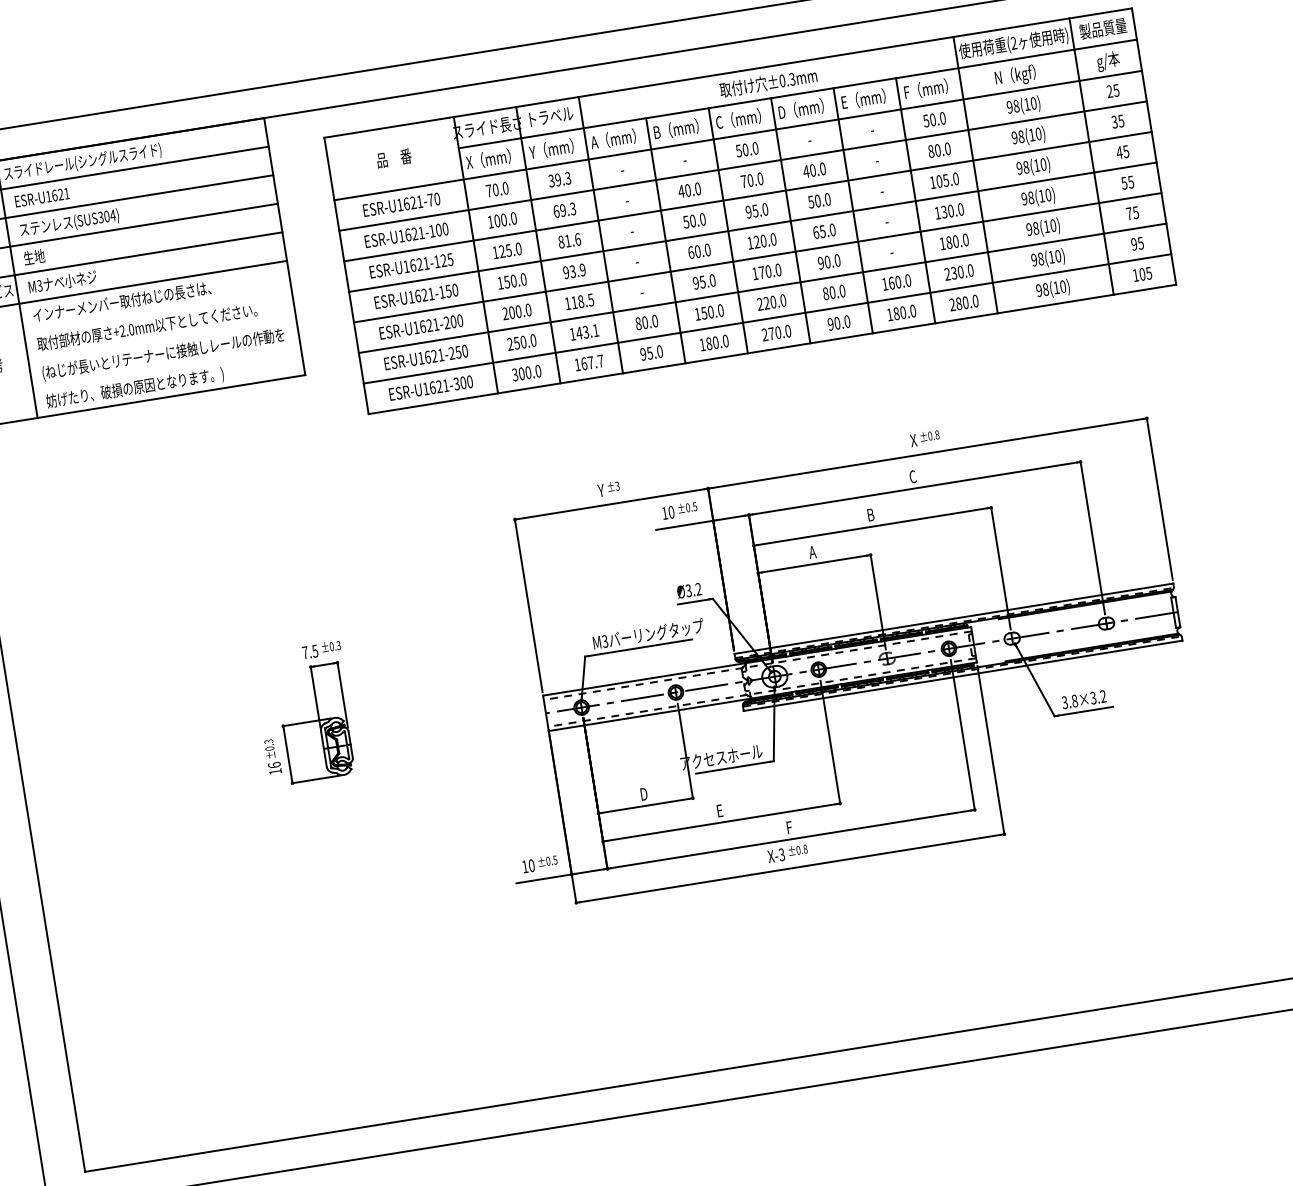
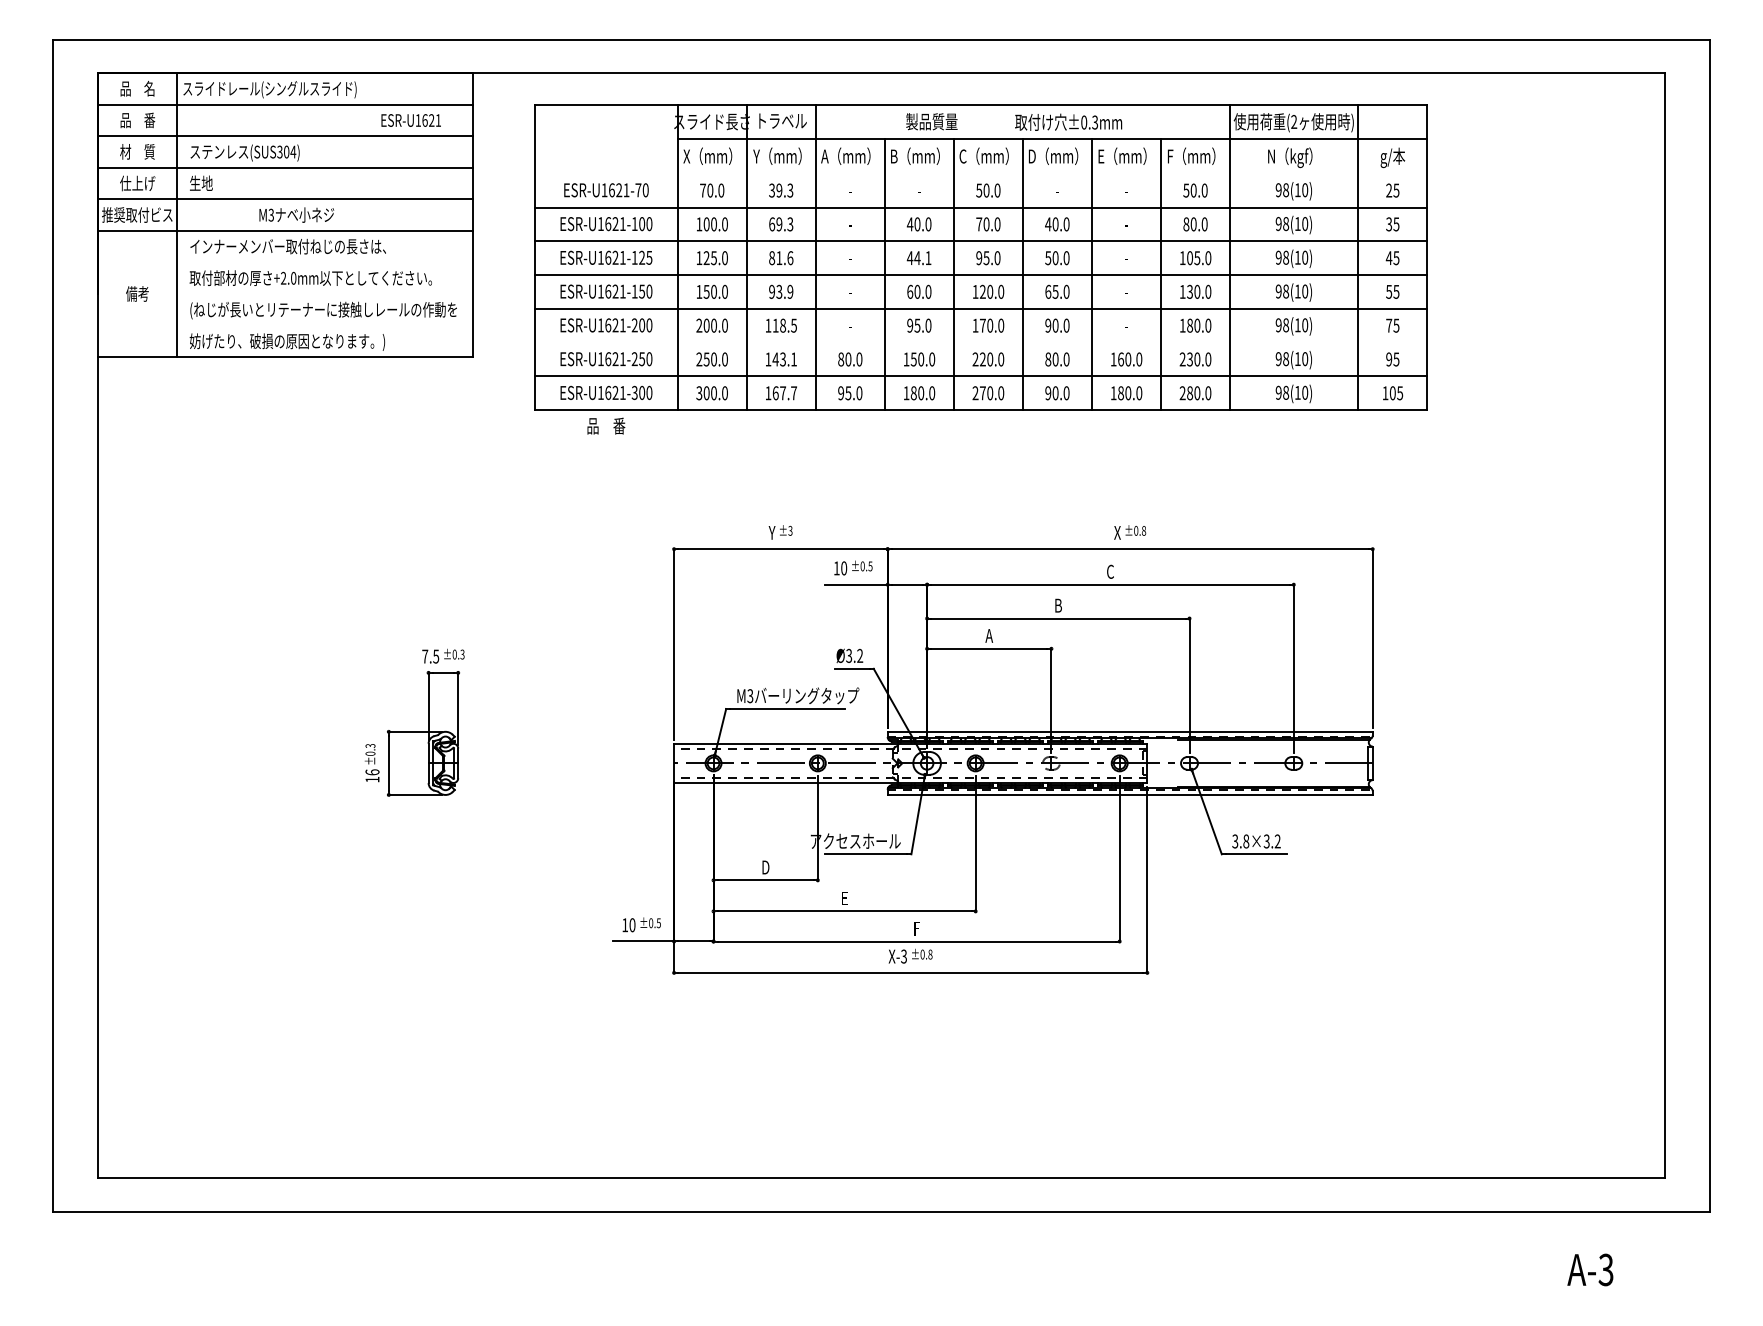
text: (1102, 28) -> (931, 121), moved
text: (768, 82) -> (1068, 121), moved
line: (737, 135) -> (980, 173), removed
text: (394, 157) -> (606, 425), moved
text: (41, 197) -> (410, 120), moved
text: (693, 221) -> (918, 258), 50.0 -> 44.1
text: (62, 281) -> (296, 214), moved
line: (762, 288) -> (980, 342), removed

